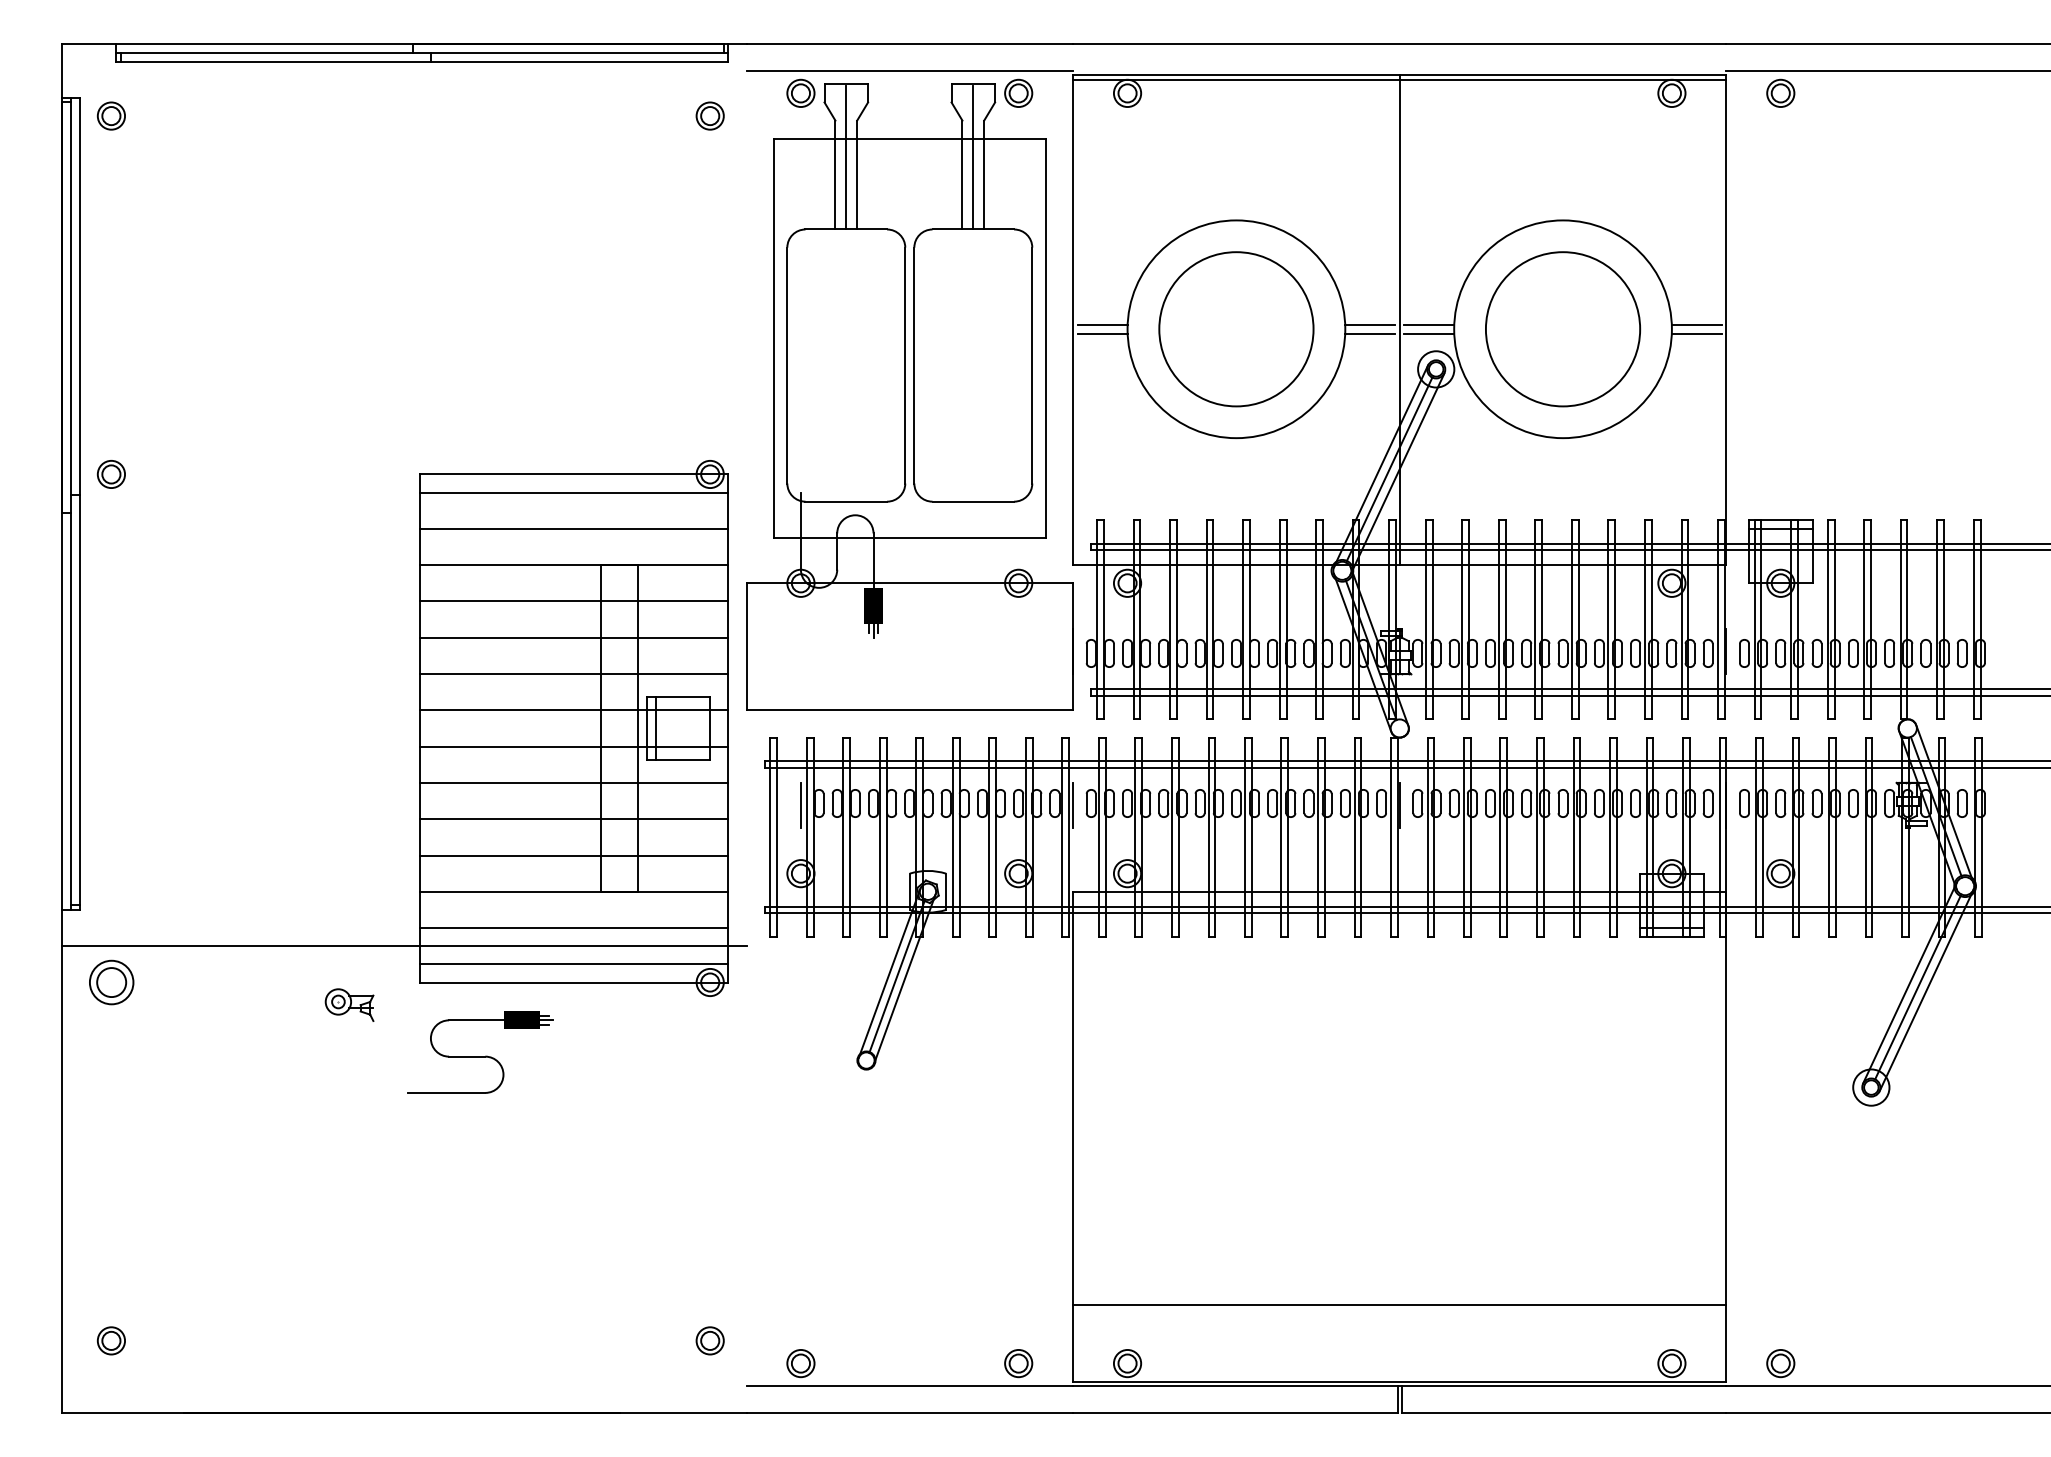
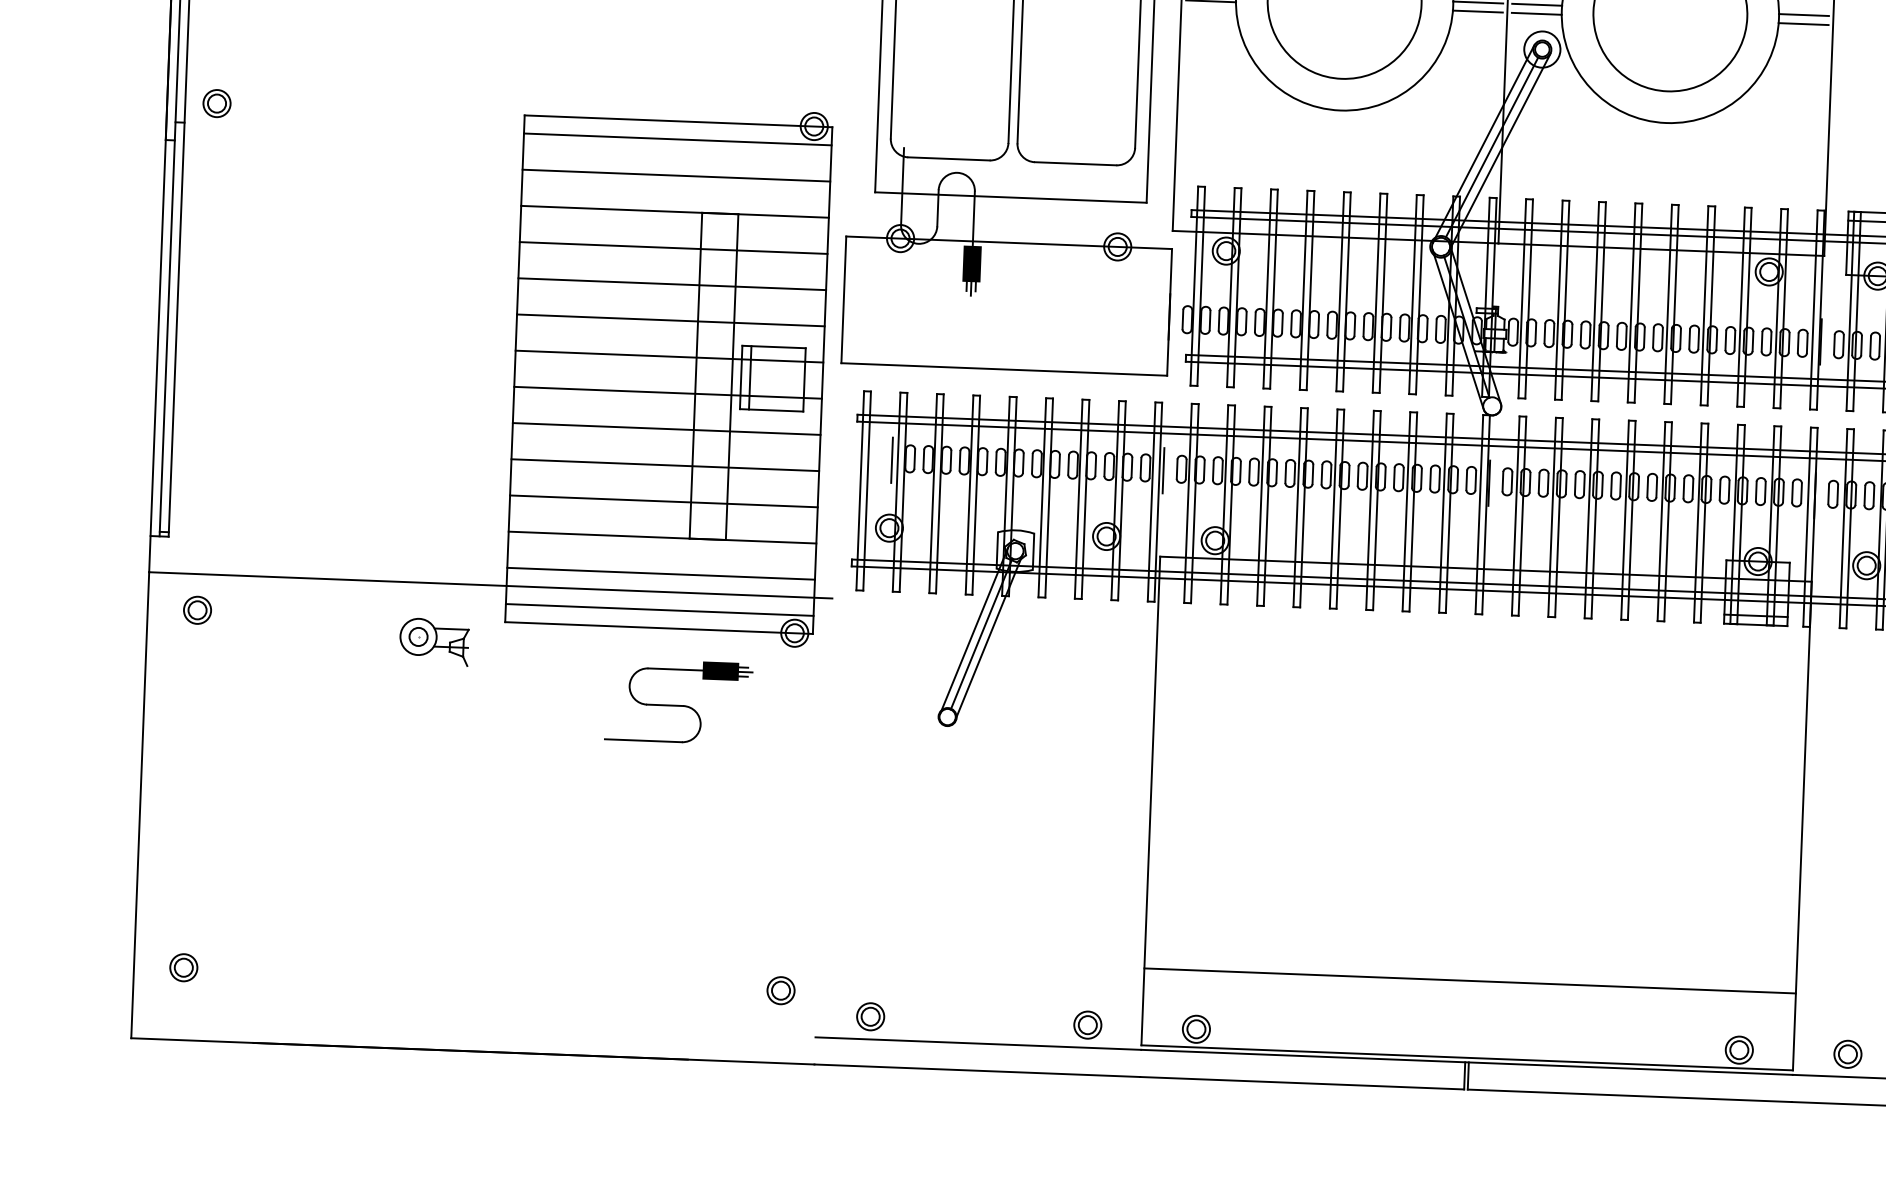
part: (110, 982) -> (196, 610), size x0.62
part: (349, 1004) -> (434, 641), size x1.43
part: (480, 1052) -> (678, 701), moved

